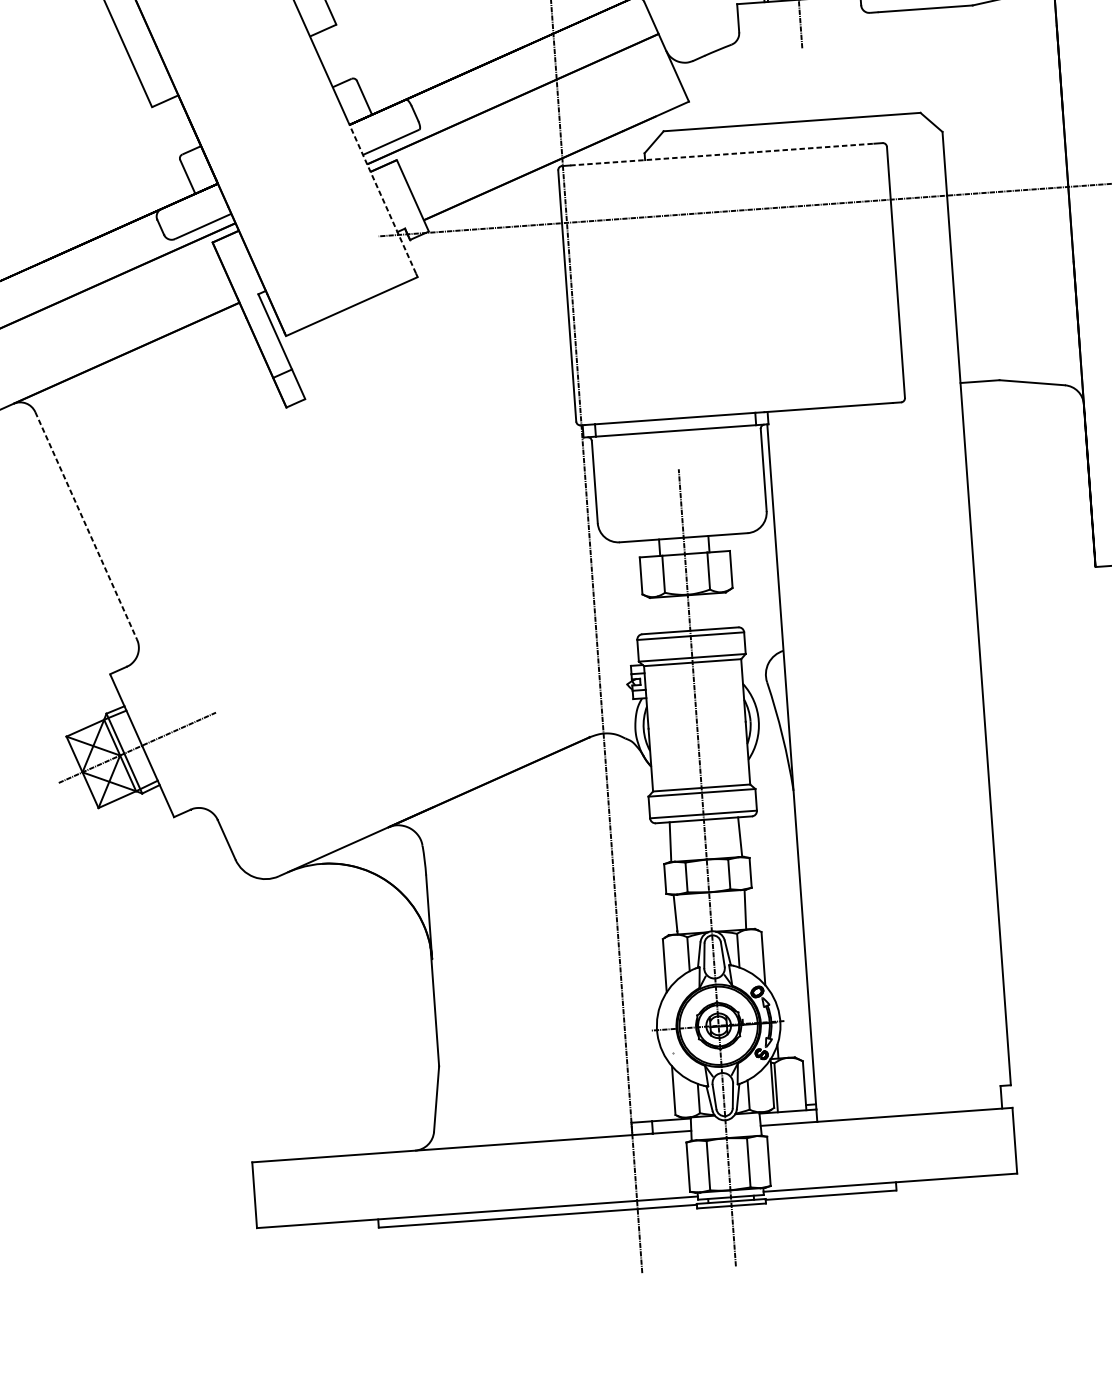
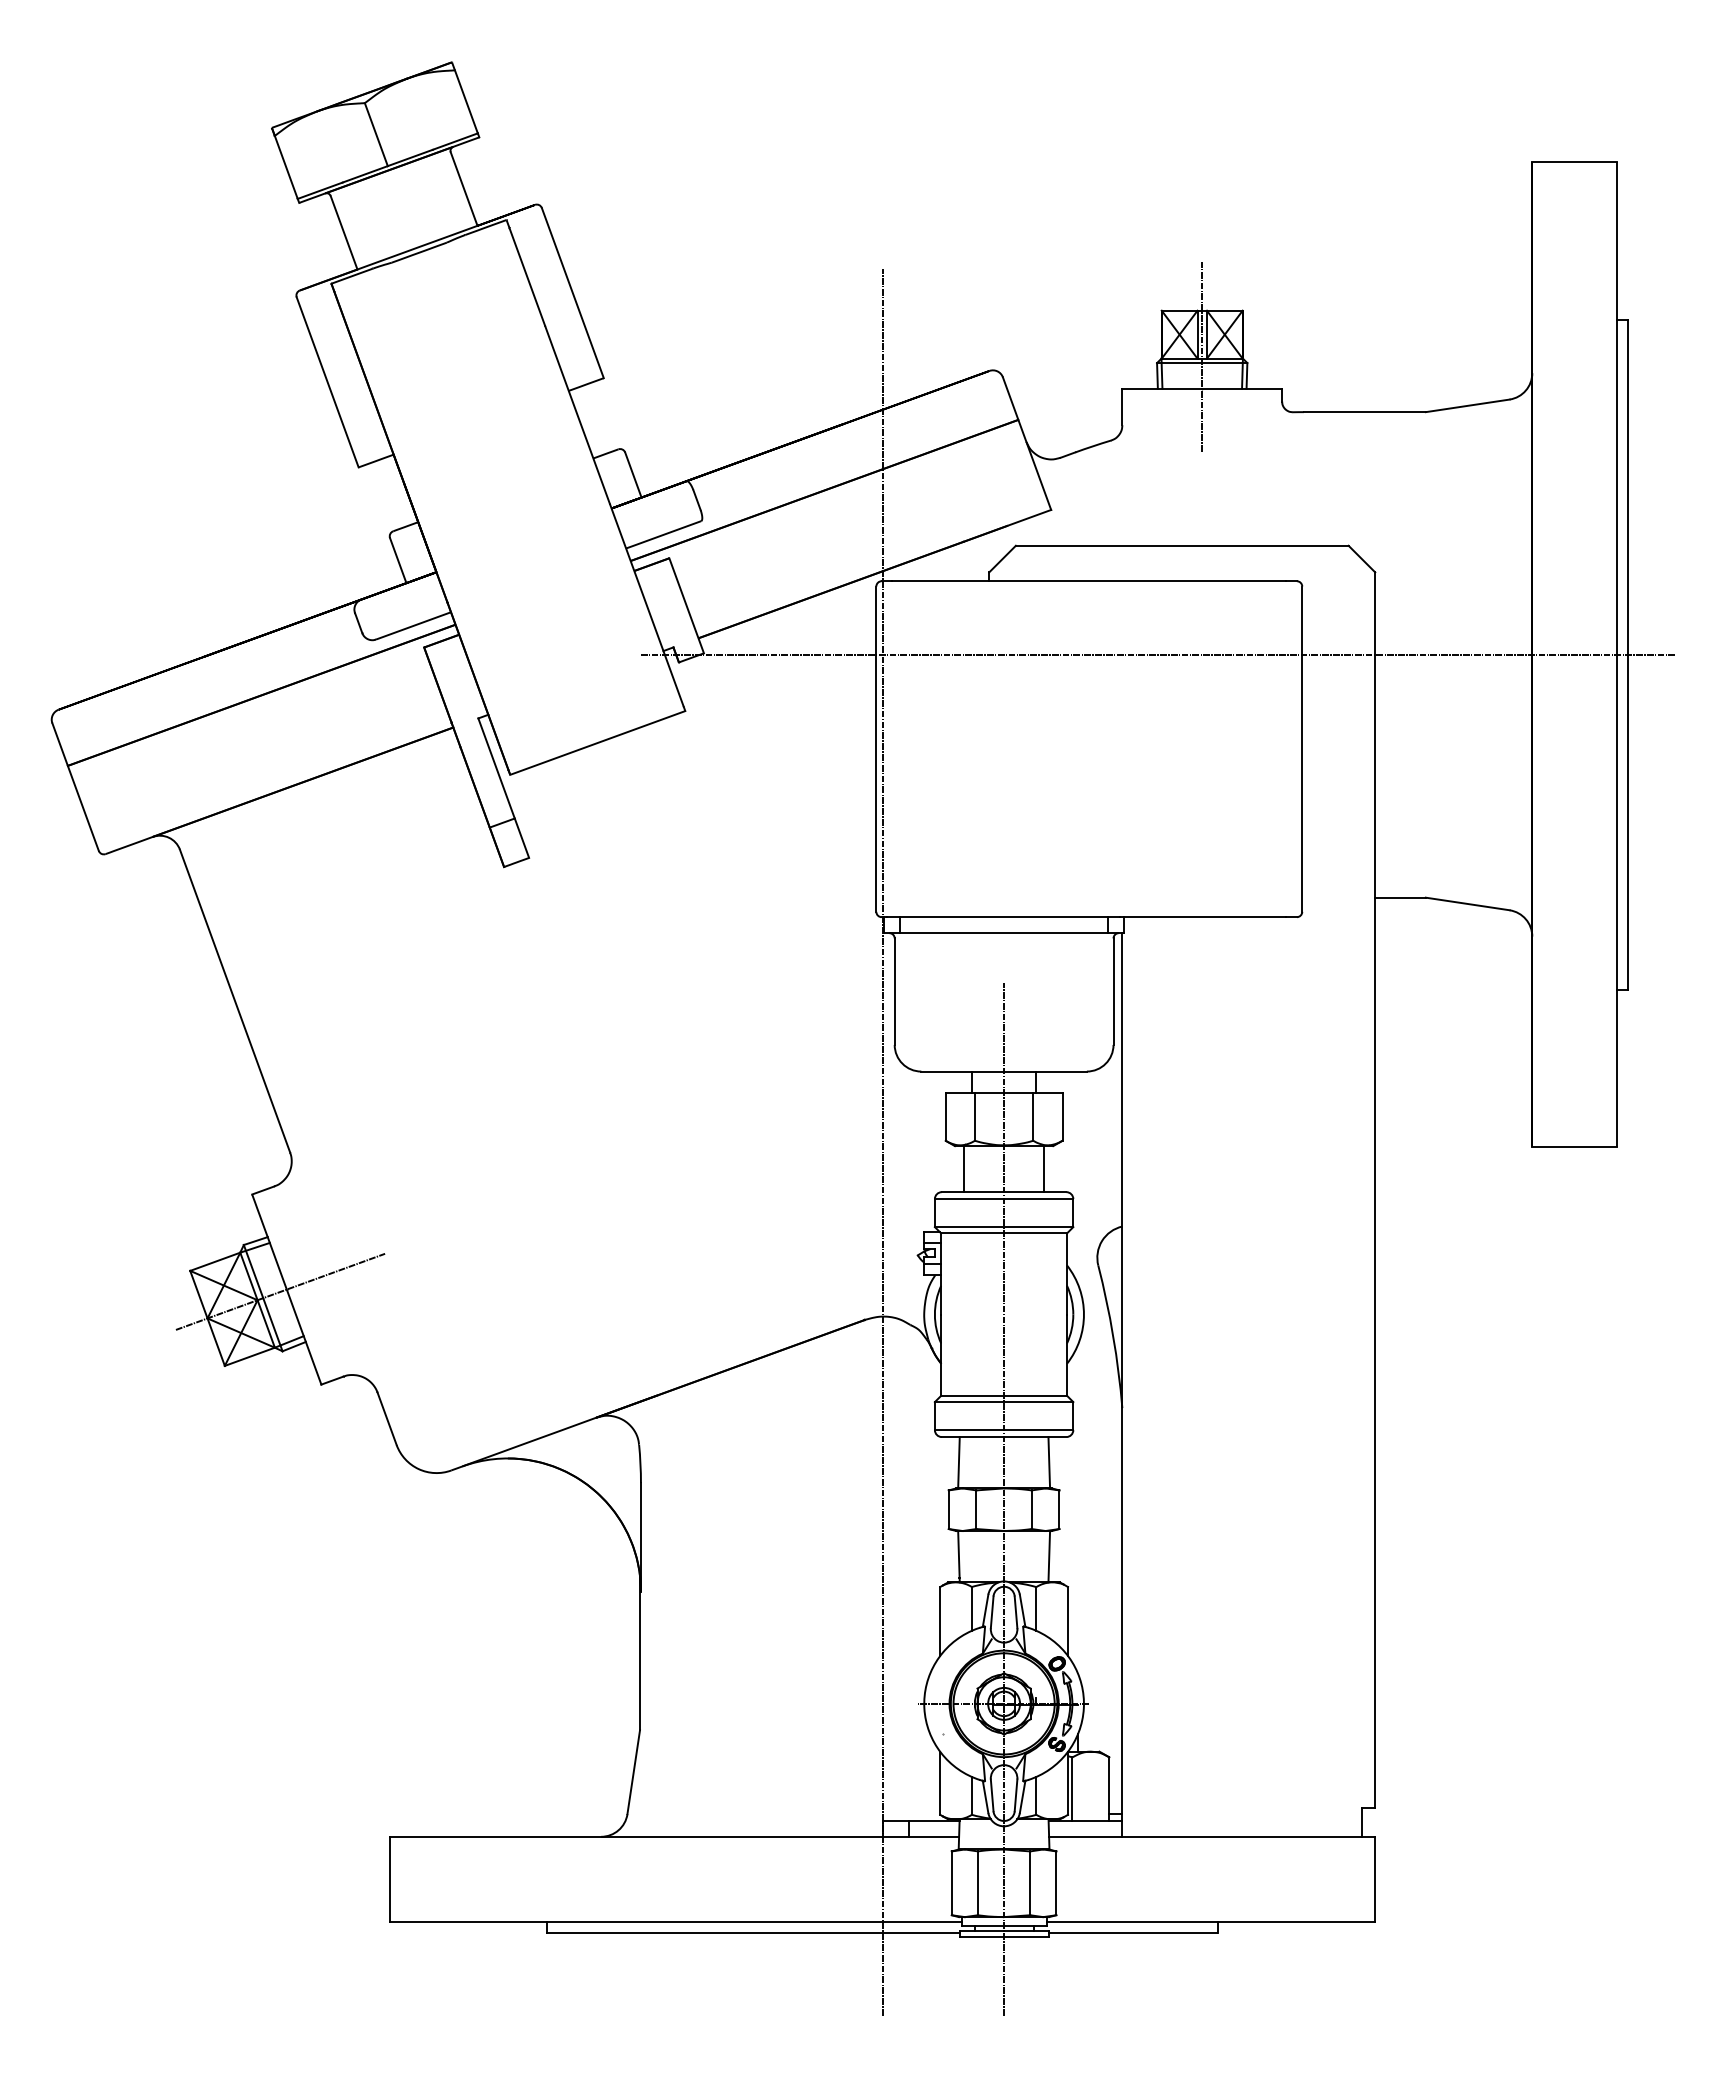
line: (722, 154) -> (1089, 581), dashed -> solid
line: (381, 197) -> (646, 604), dashed -> solid
line: (86, 526) -> (235, 1001), dashed -> solid
line: (720, 611) -> (1044, 1169), added
line: (658, 615) -> (964, 1169), added

